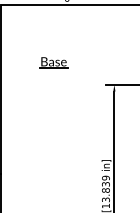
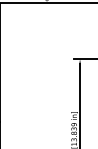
part: (53, 63) -> (37, 44), removed

